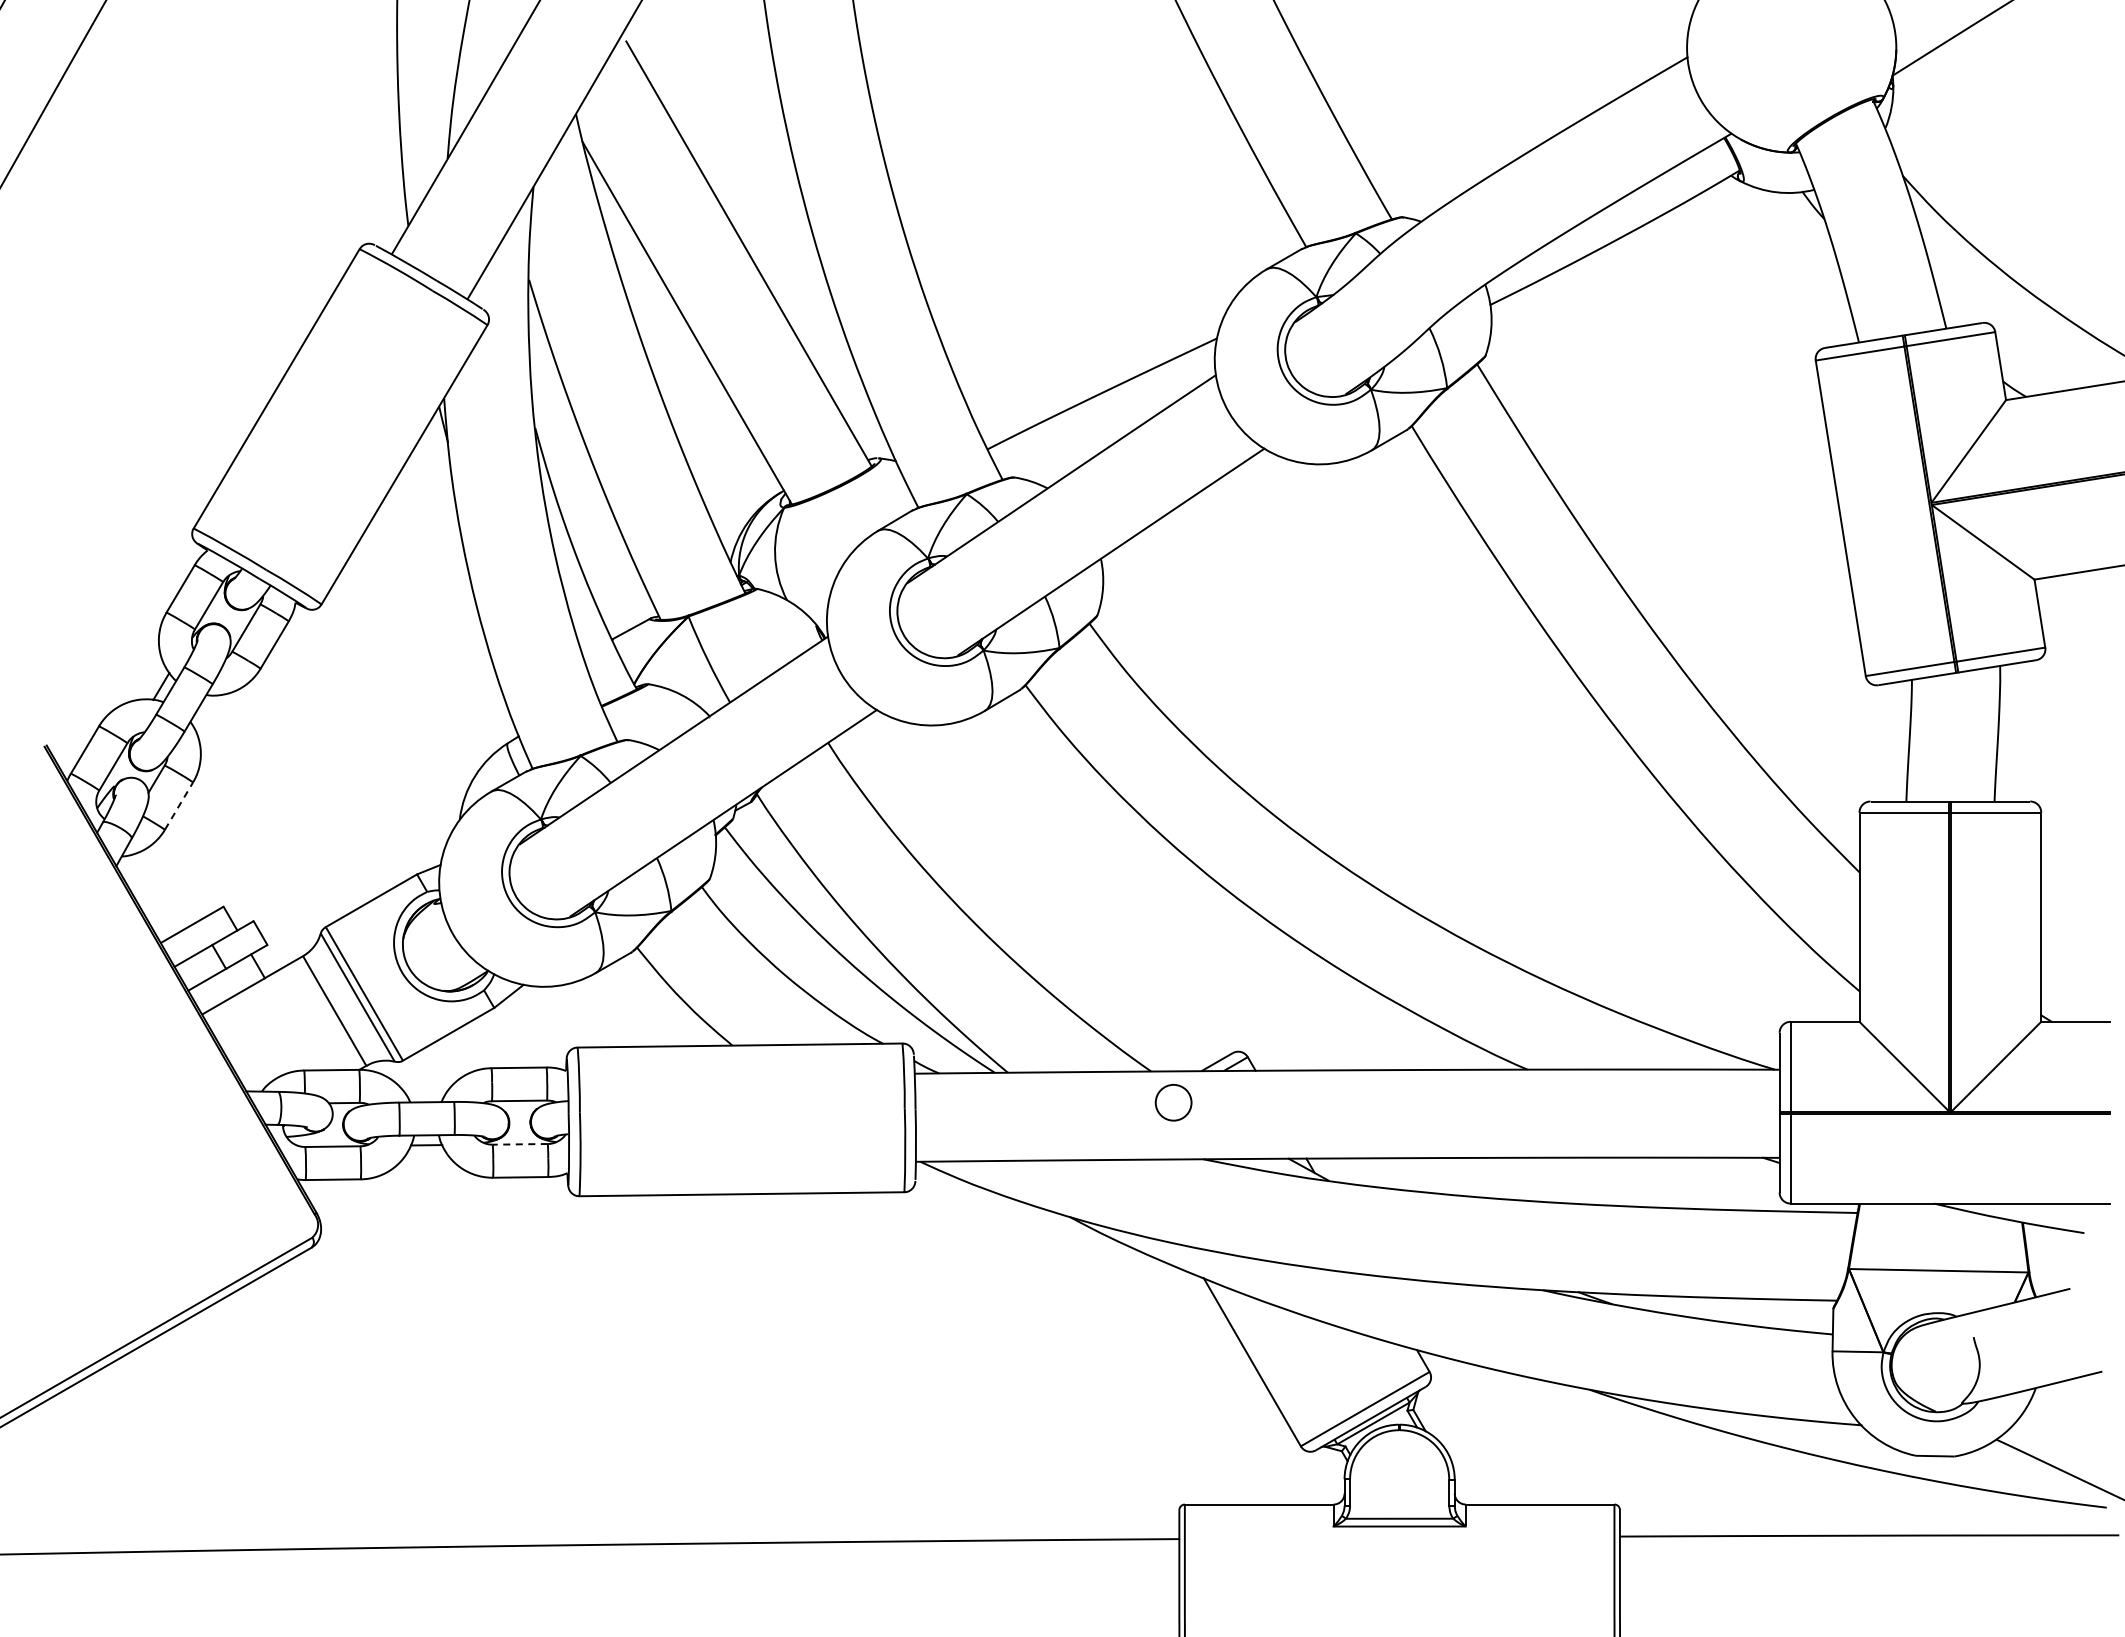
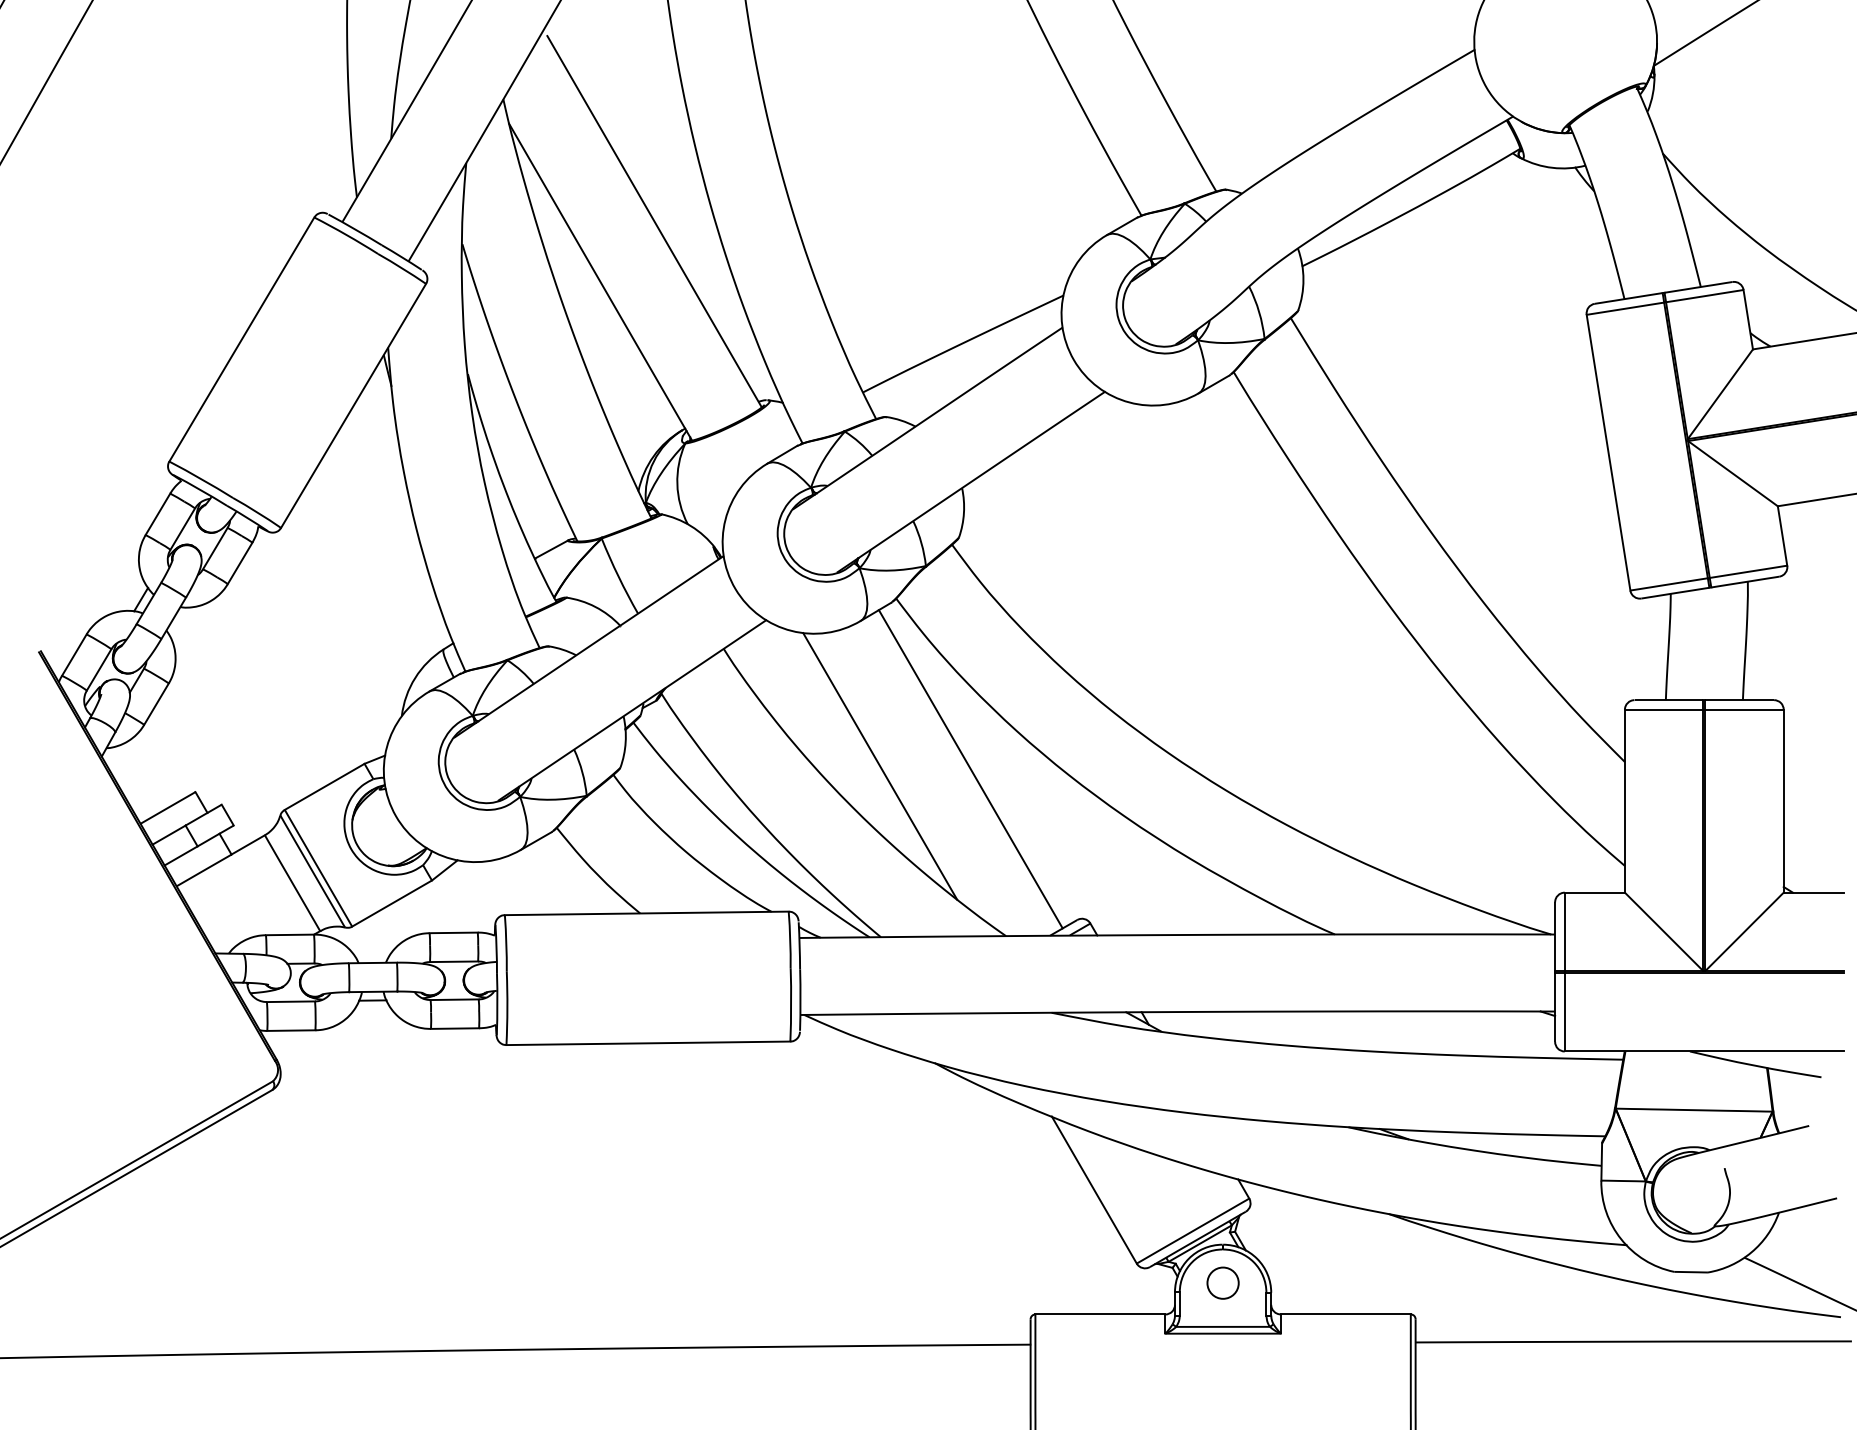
line: (179, 806) -> (156, 704), dashed -> solid
line: (1007, 876) -> (880, 765), added
line: (1110, 880) -> (970, 769), added
circle: (1173, 1102) -> (1222, 1282), moved
line: (520, 1144) -> (454, 999), dashed -> solid

